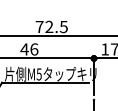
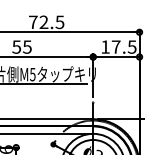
text: (28, 48) -> (21, 46), 46 -> 55

